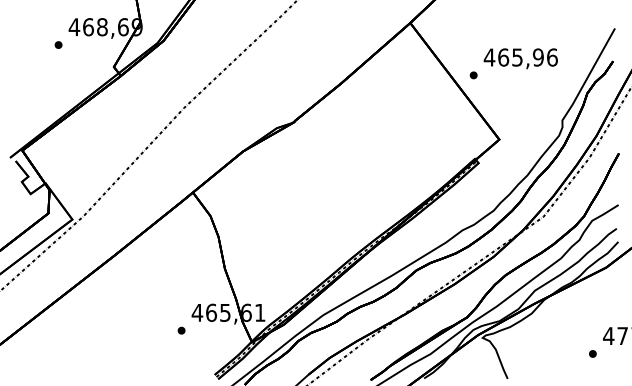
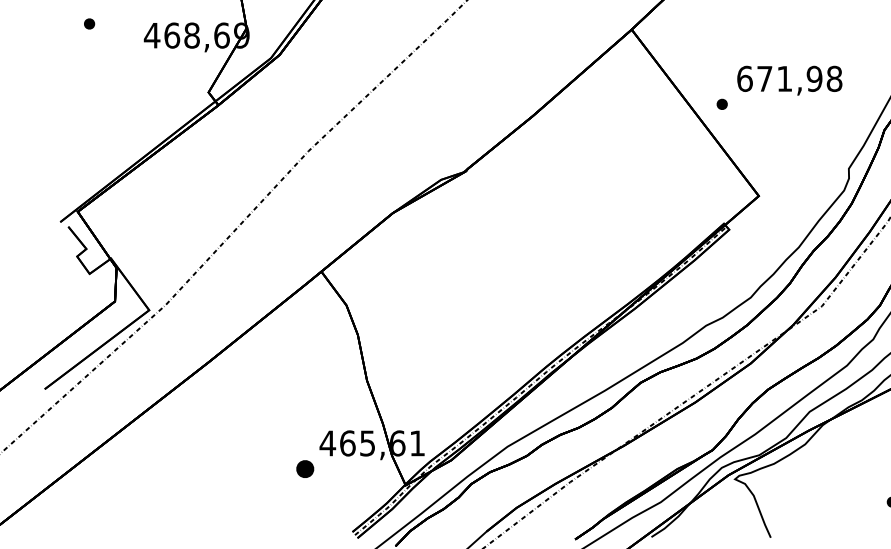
part: (58, 44) -> (89, 23), moved
text: (520, 57) -> (789, 78), 465,96 -> 671,98
part: (181, 330) -> (305, 468), size x1.6

